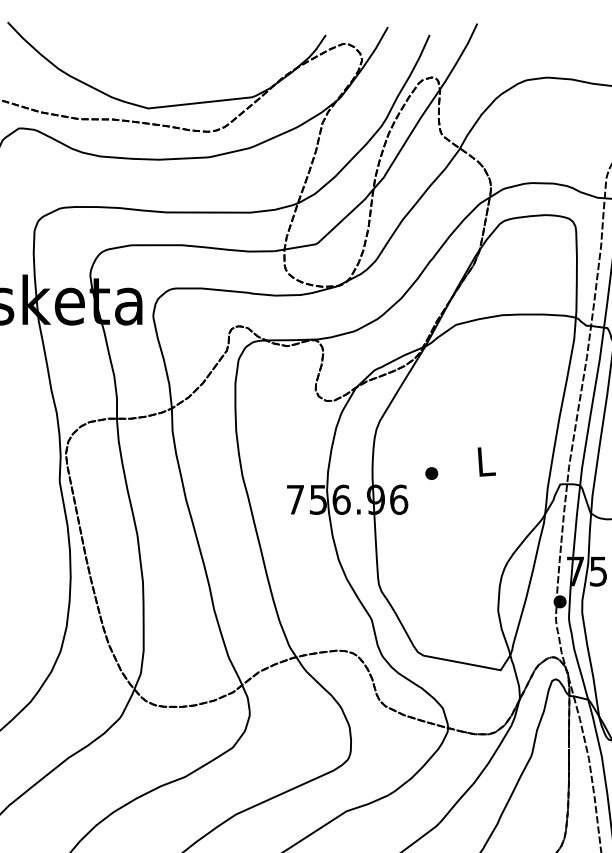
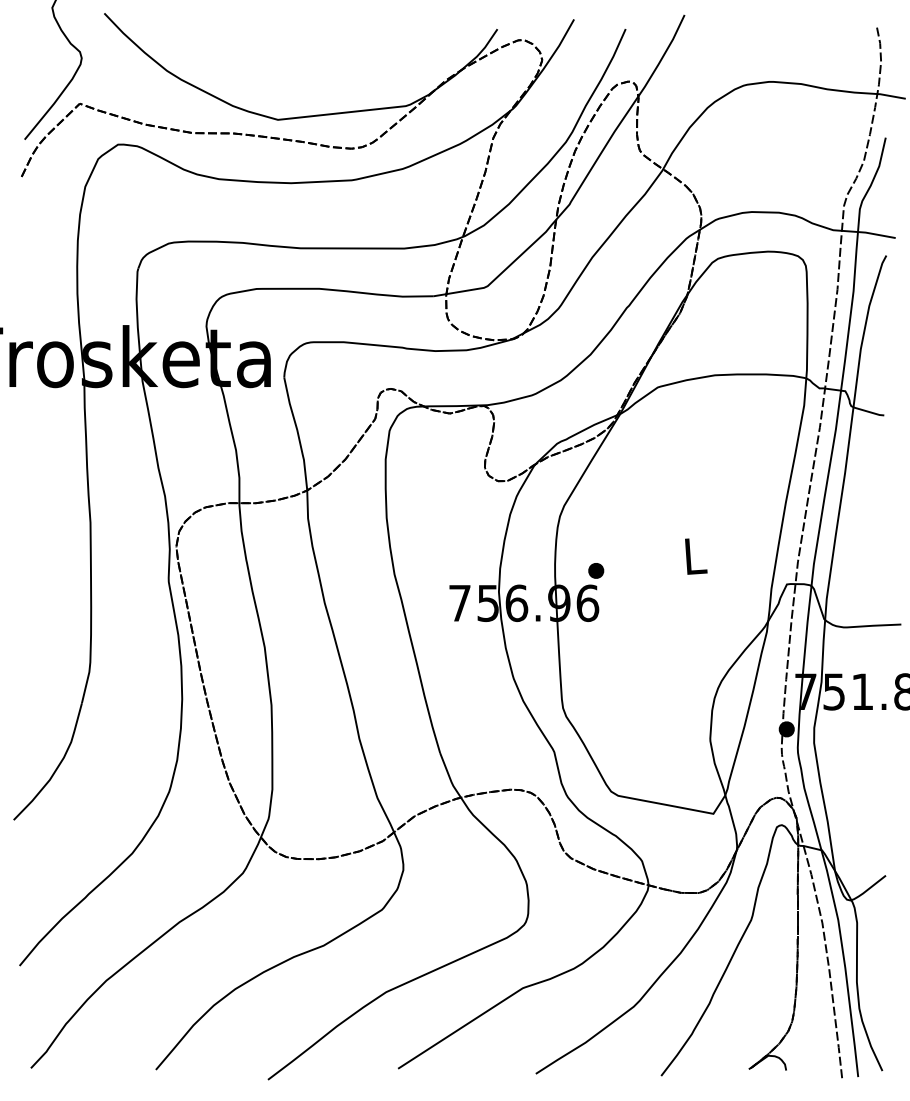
part: (431, 473) -> (596, 570), moved

